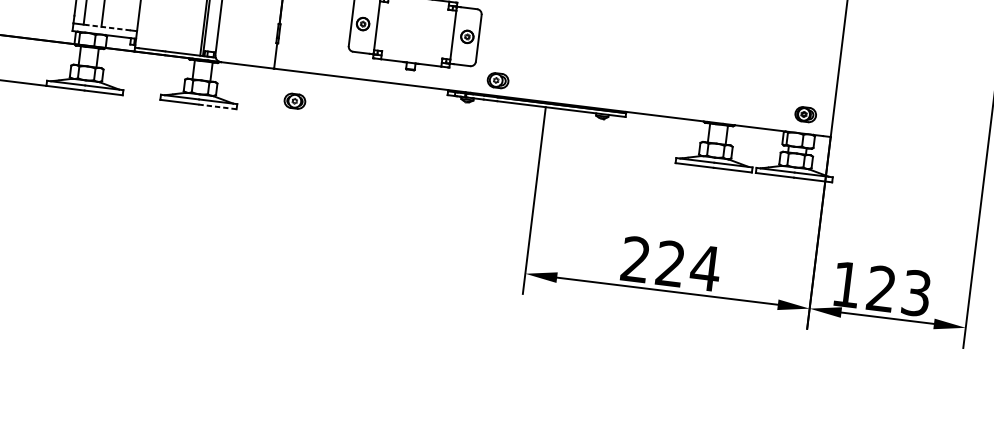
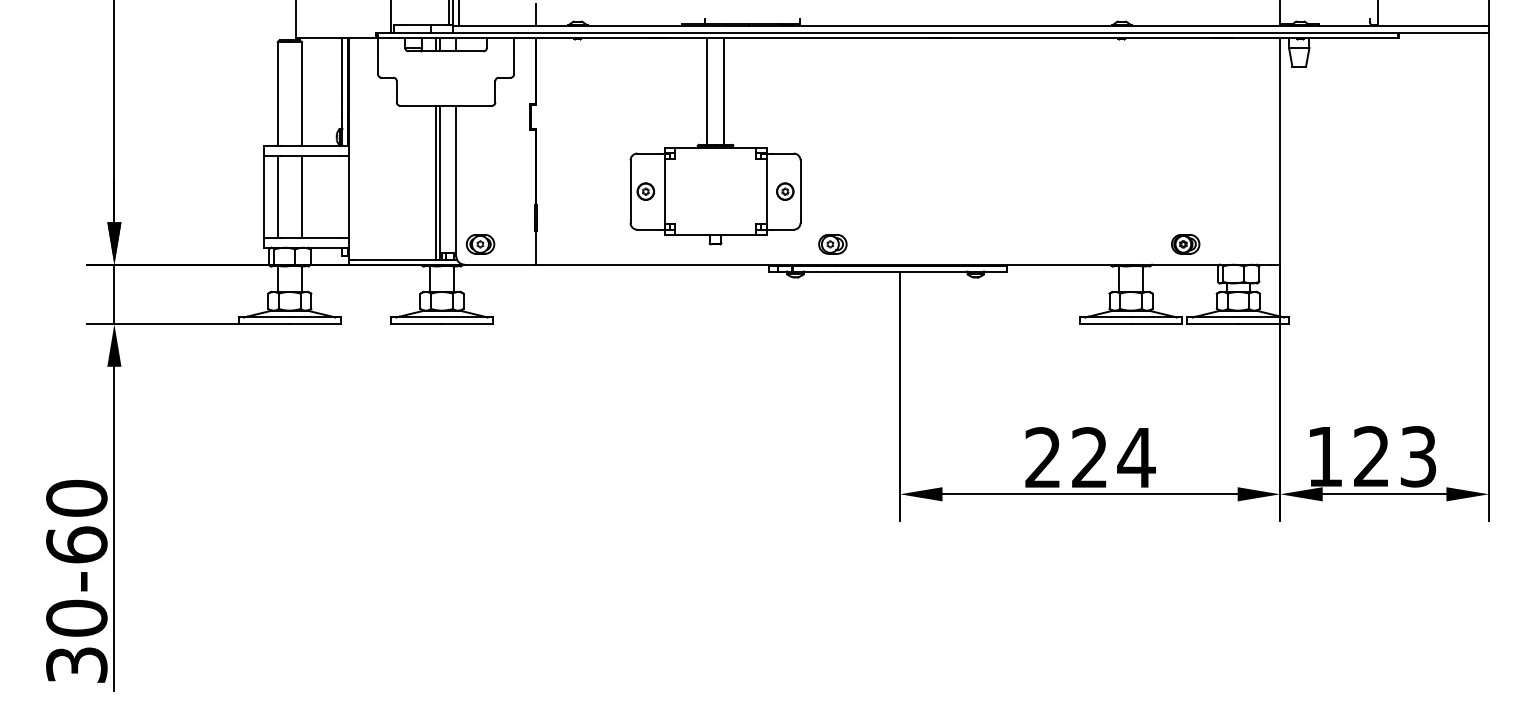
line: (108, 27) -> (310, 237), dashed -> solid
part: (294, 101) -> (480, 244), moved
line: (217, 107) -> (467, 324), dashed -> solid
part: (805, 114) -> (1185, 244), moved

